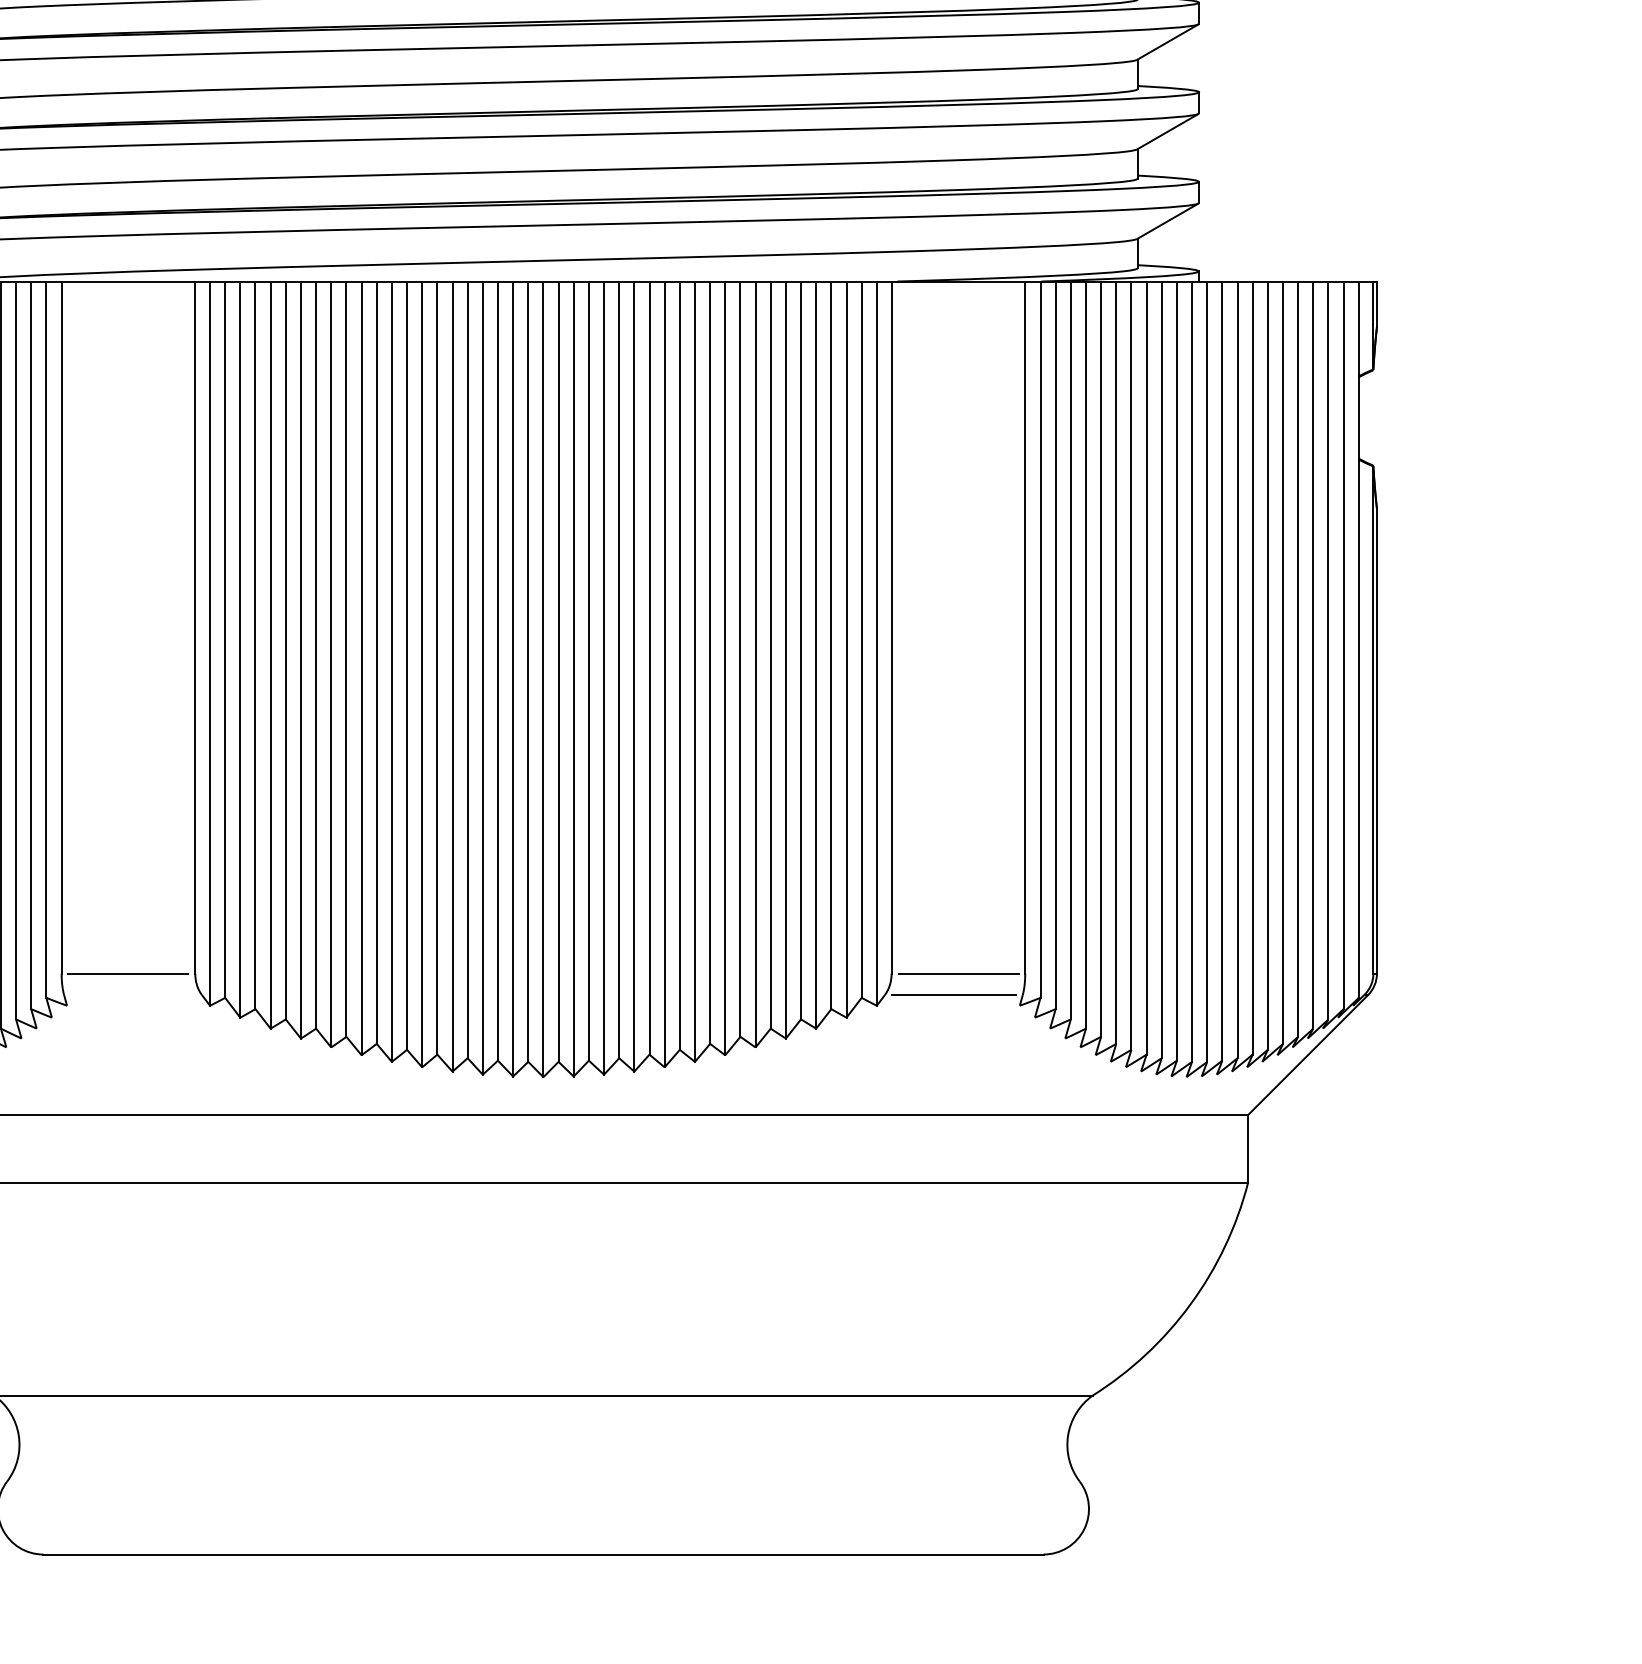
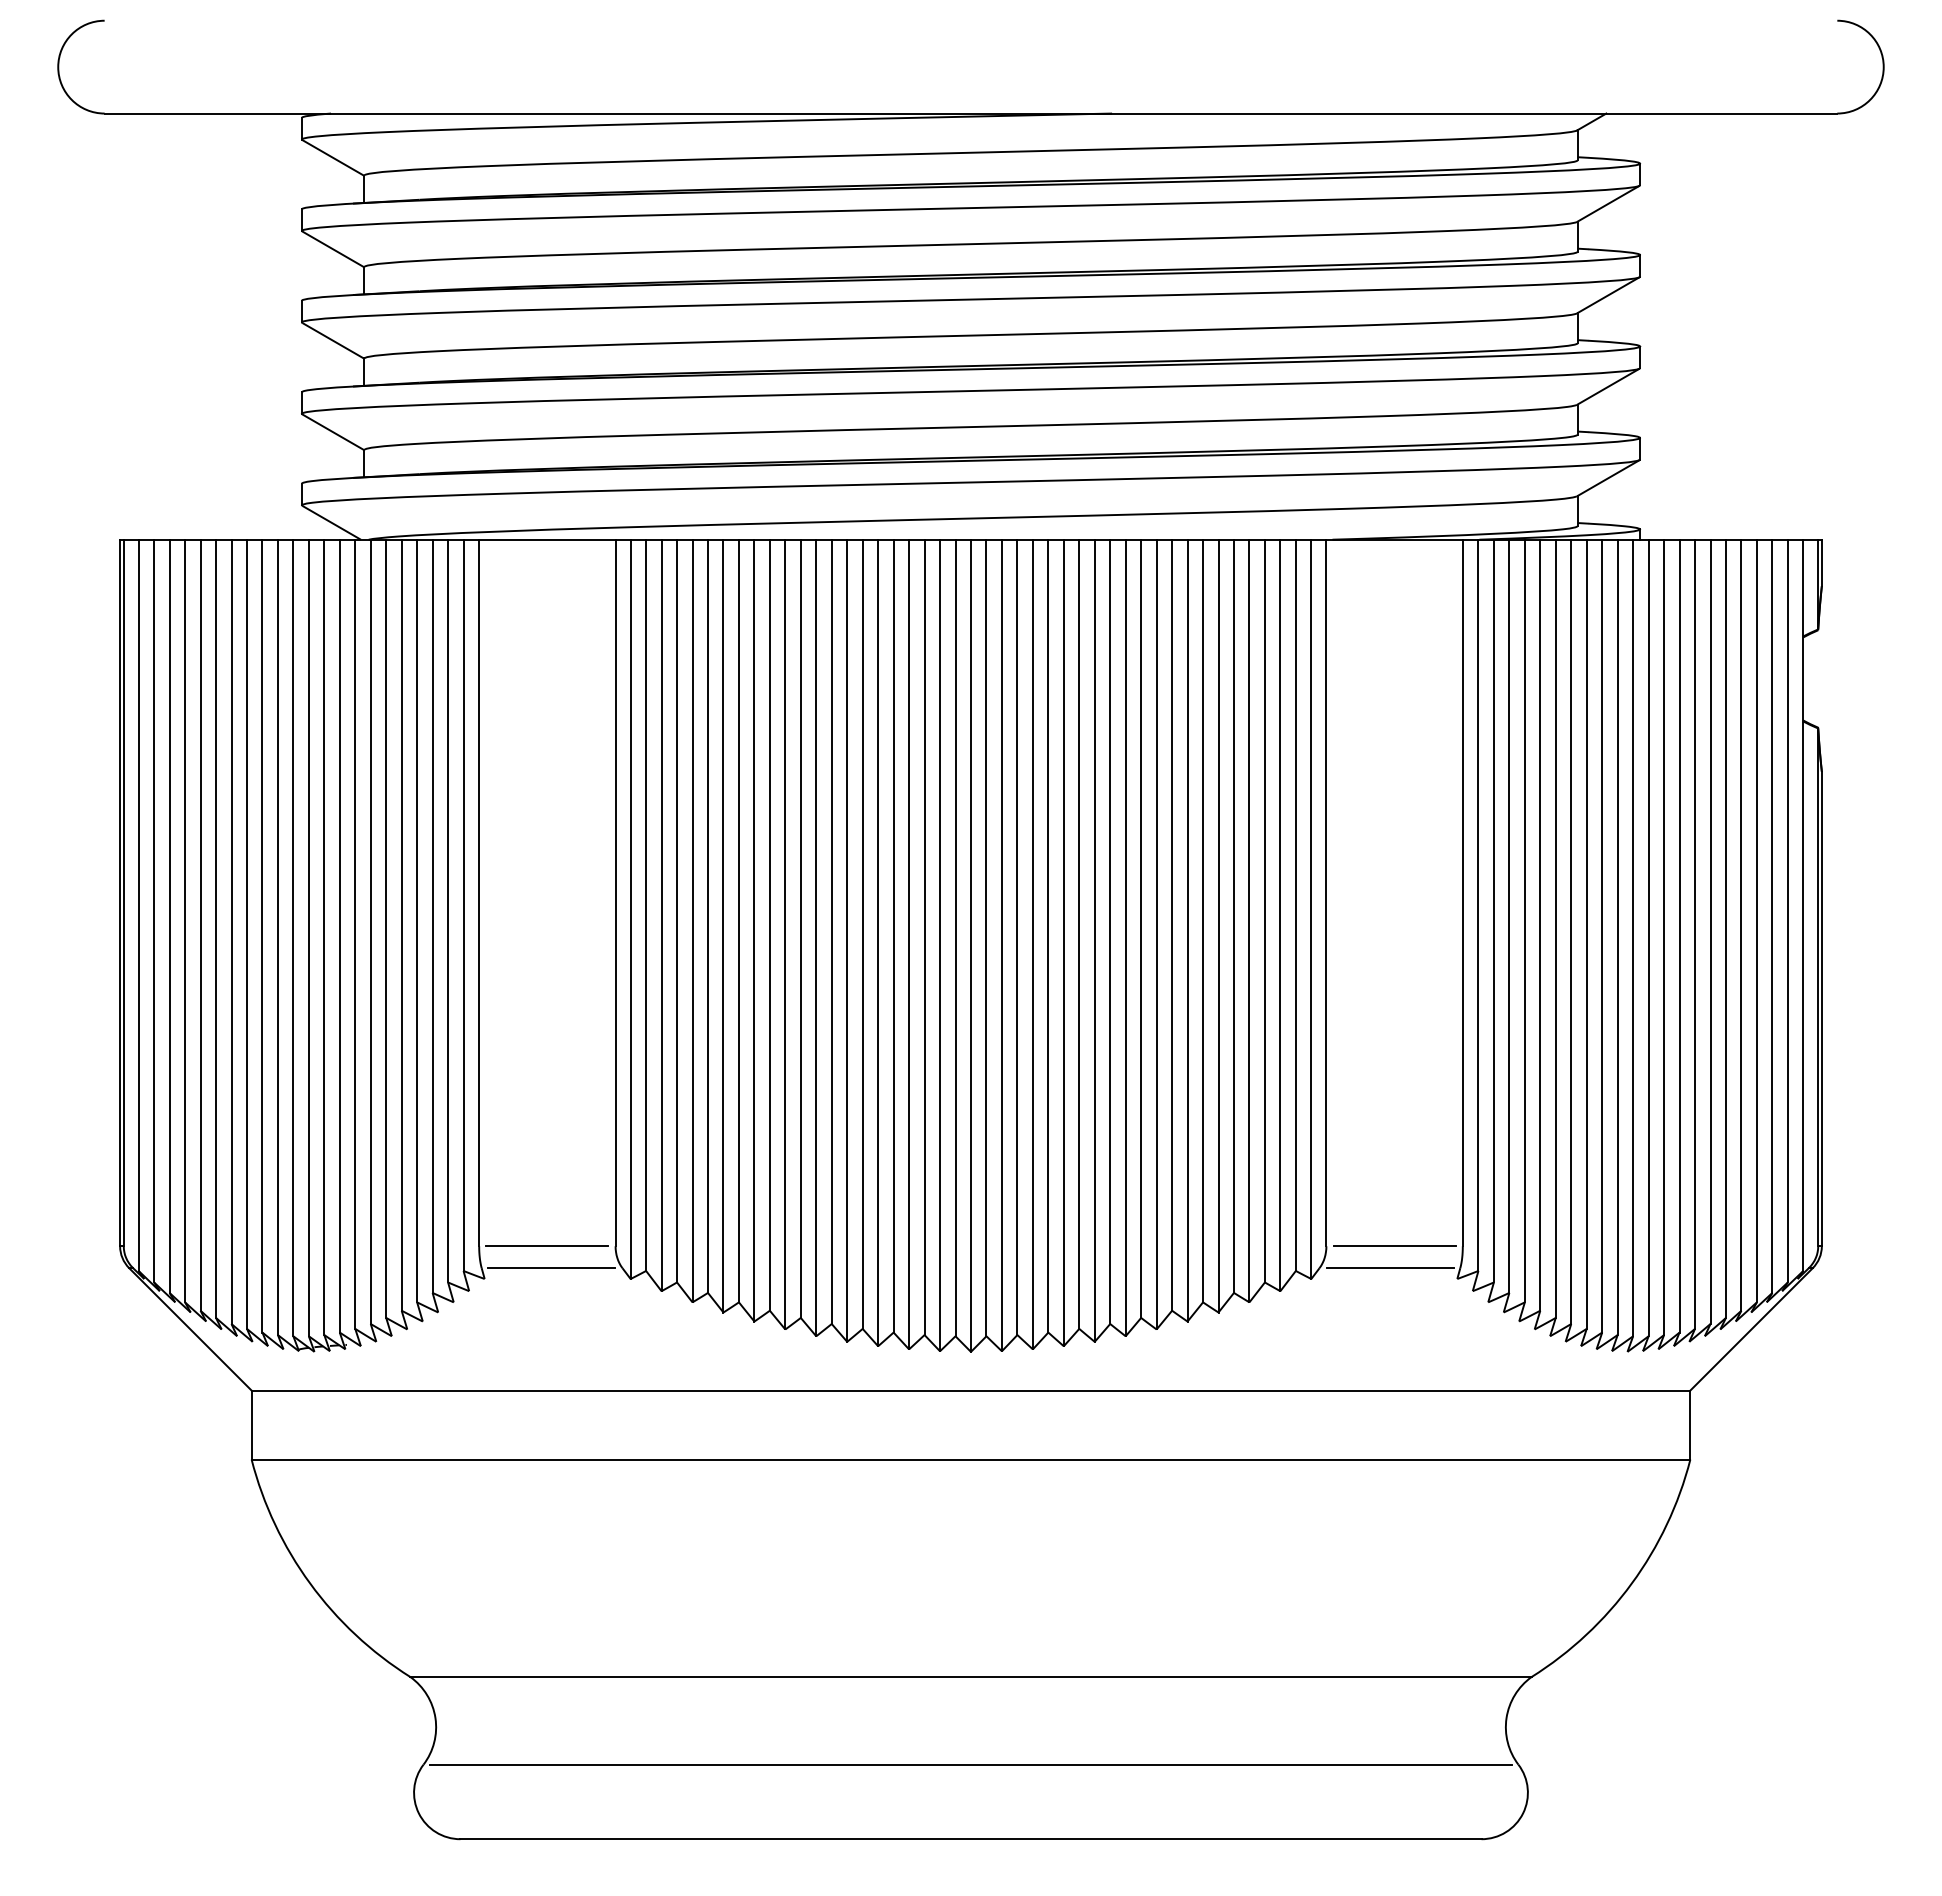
line: (132, 995) -> (551, 1268), added
line: (542, 1481) -> (970, 1764), added

